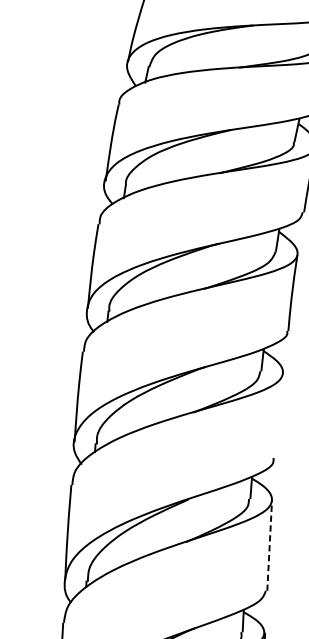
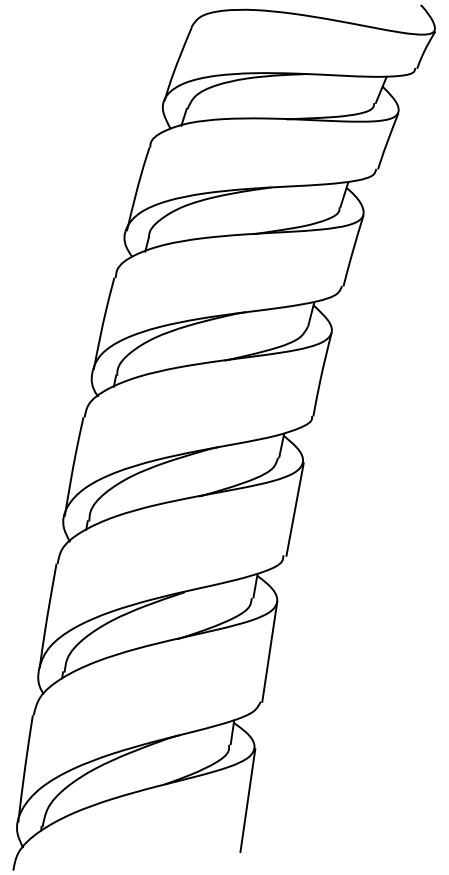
line: (279, 416) -> (294, 509), added
line: (269, 545) -> (269, 651), dashed -> solid

